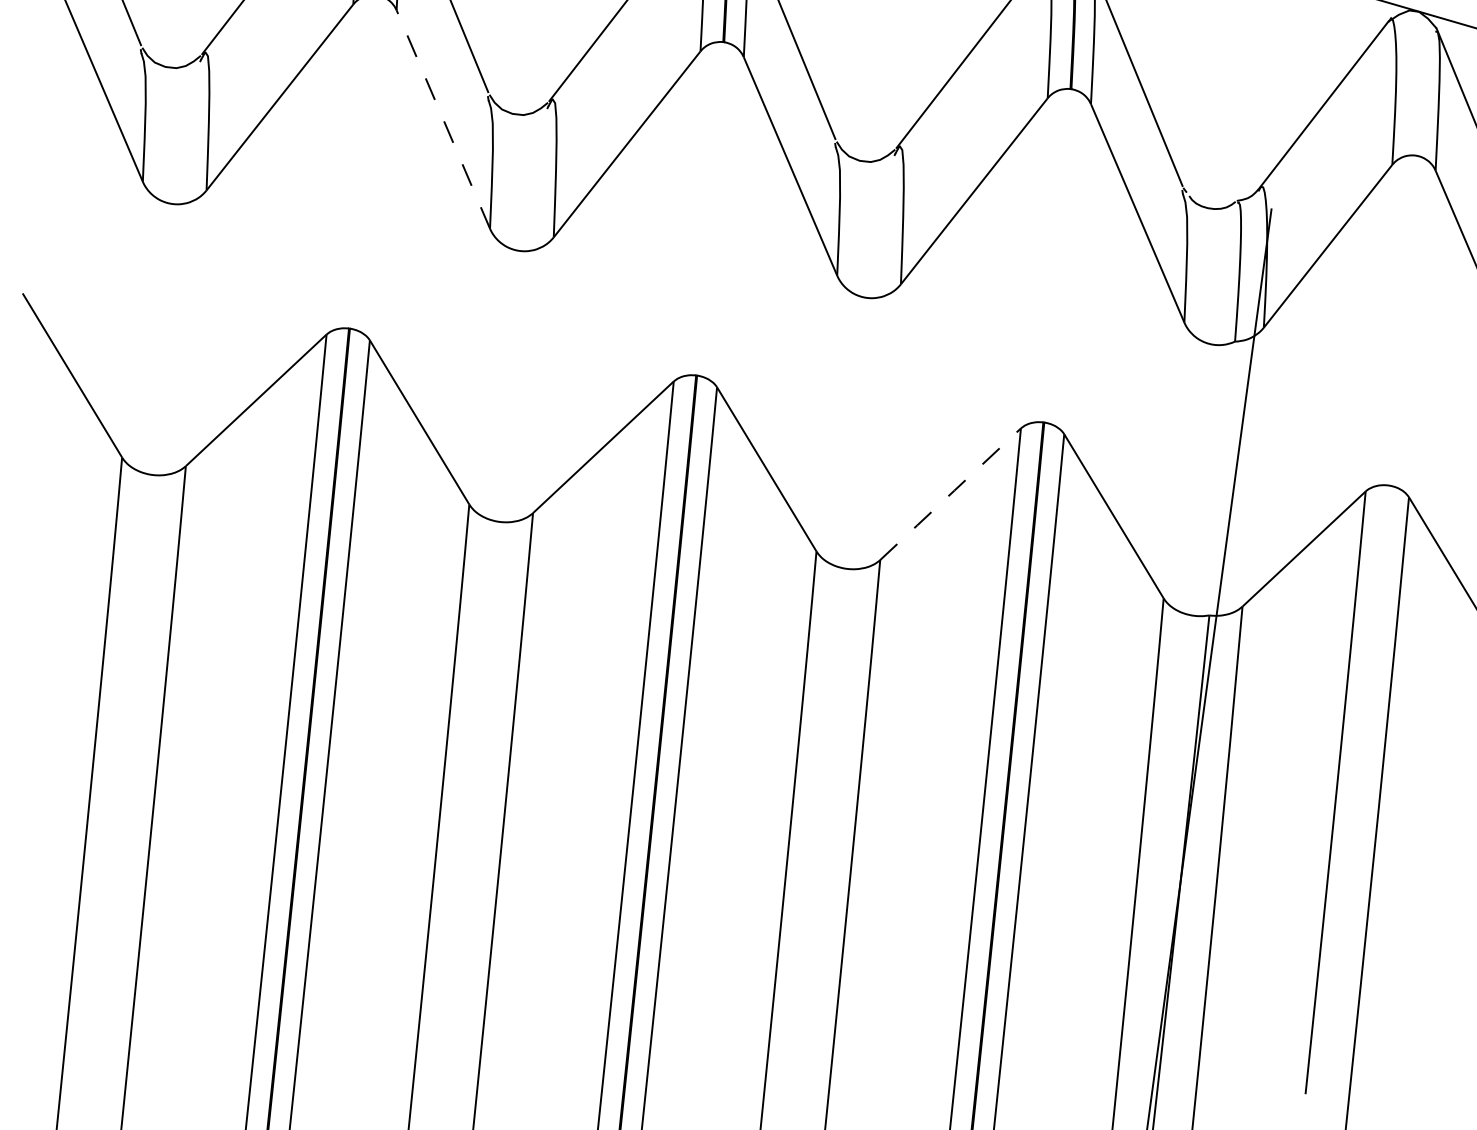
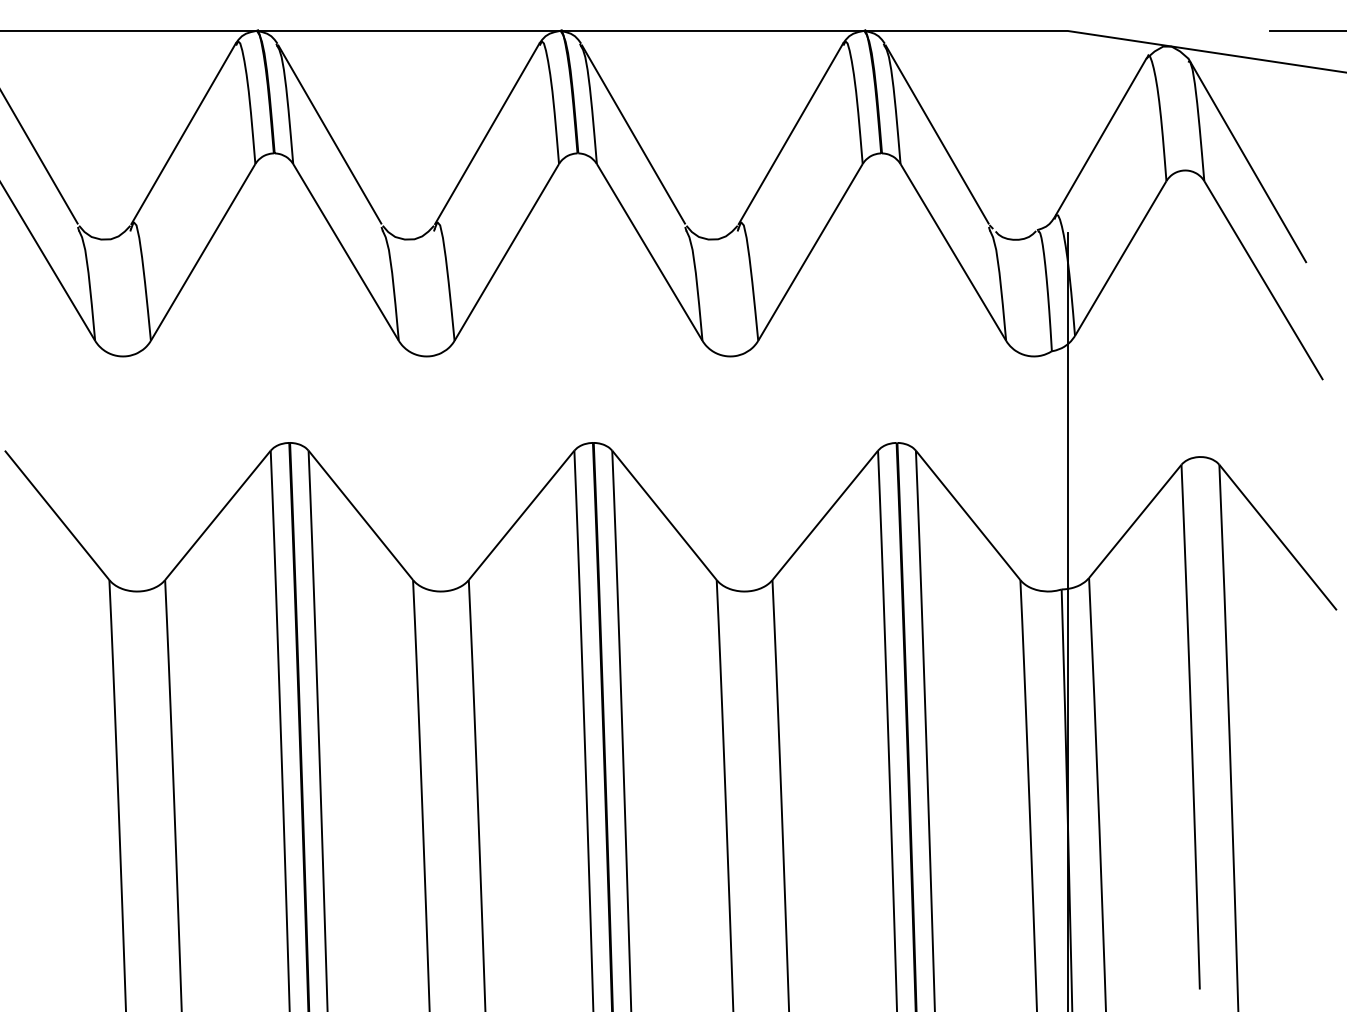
line: (443, 119) -> (346, 252), dashed -> solid
line: (950, 494) -> (825, 515), dashed -> solid

